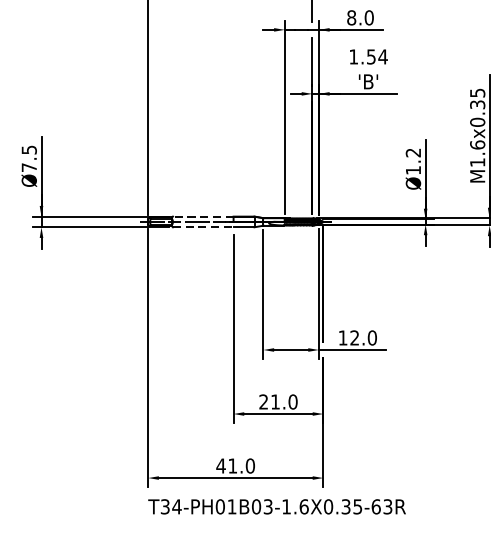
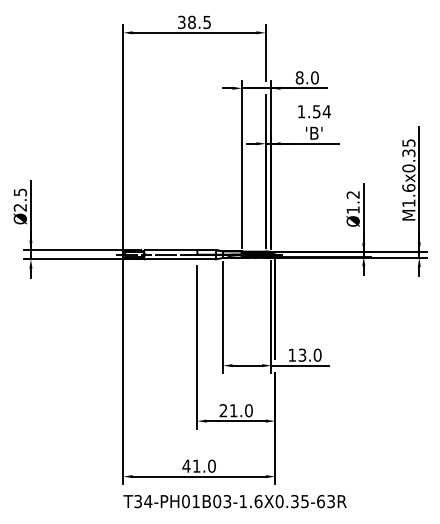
text: (28, 167) -> (19, 207), Ø7.5 -> Ø2.5
line: (202, 217) -> (170, 250), dashed -> solid
line: (203, 227) -> (171, 259), dashed -> solid
text: (354, 338) -> (302, 355), 12.0 -> 13.0

